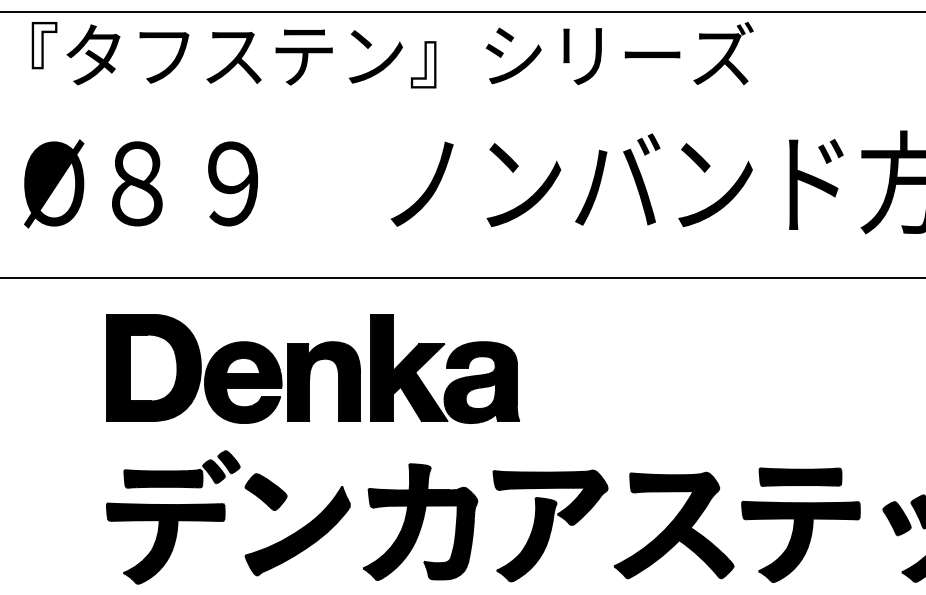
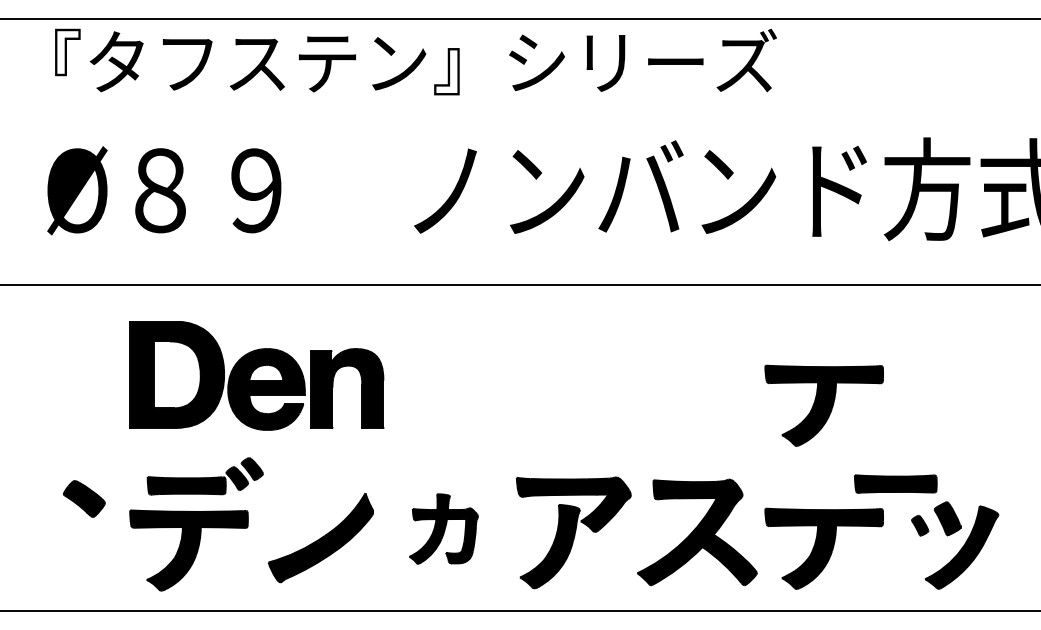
part: (445, 368) -> (468, 375), removed
part: (800, 398) -> (823, 405), added
part: (800, 476) -> (895, 483), moved
part: (266, 491) -> (84, 498), moved
part: (896, 518) -> (919, 525), size x0.6
part: (420, 521) -> (443, 528), size x0.6

